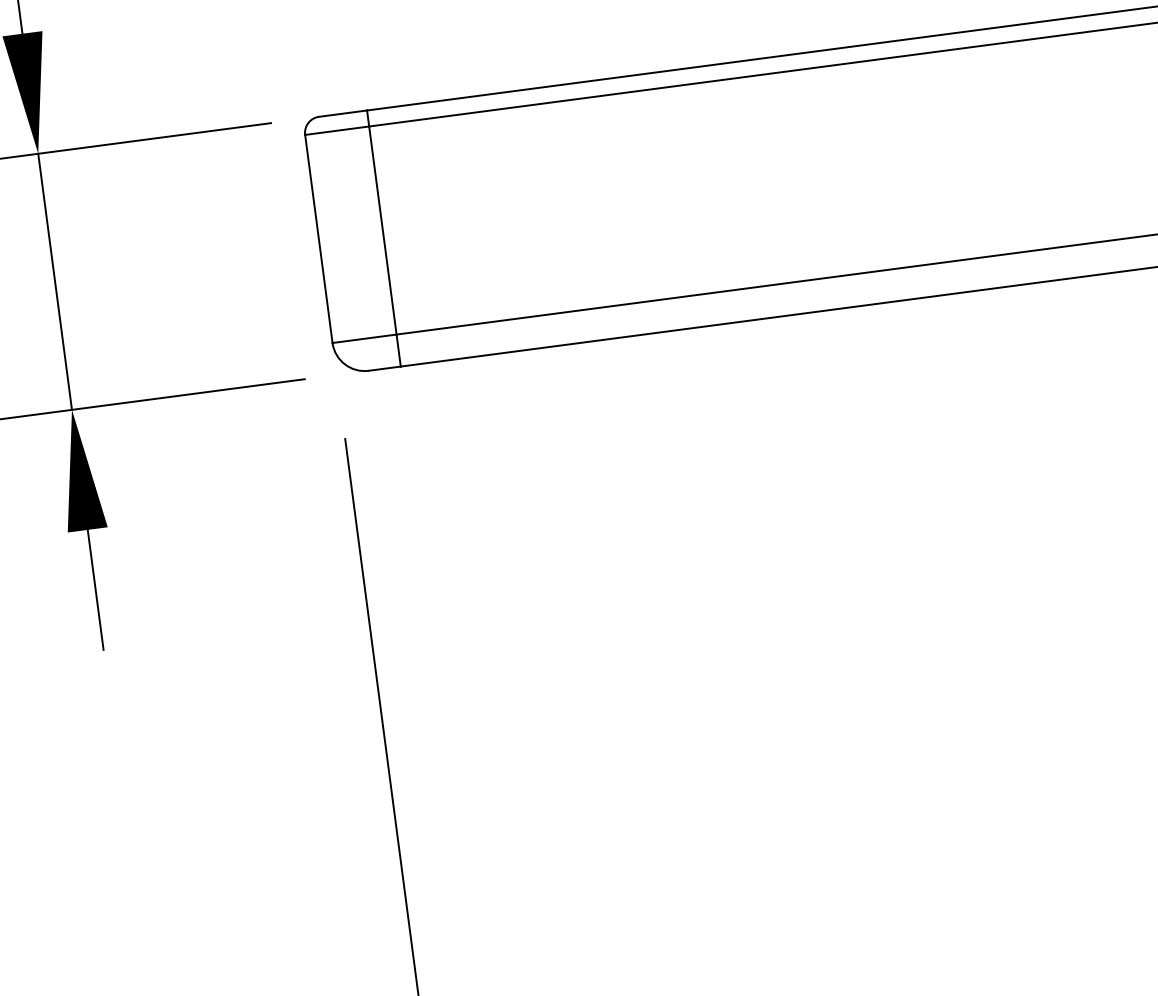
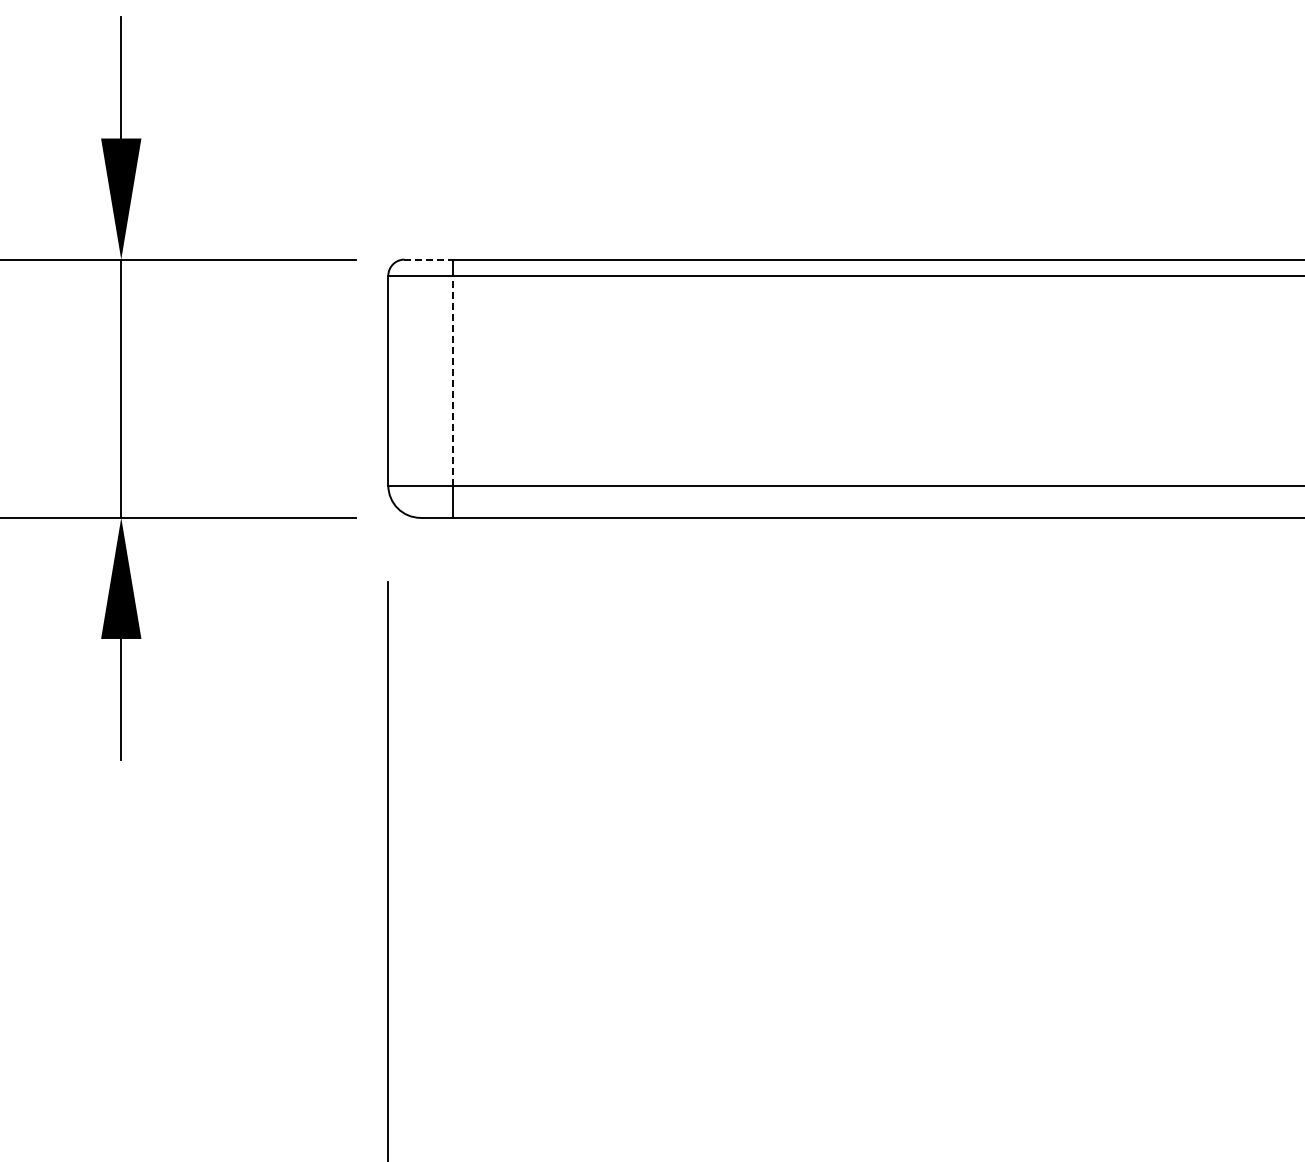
line: (343, 113) -> (429, 259), solid -> dashed
line: (382, 230) -> (452, 380), solid -> dashed

